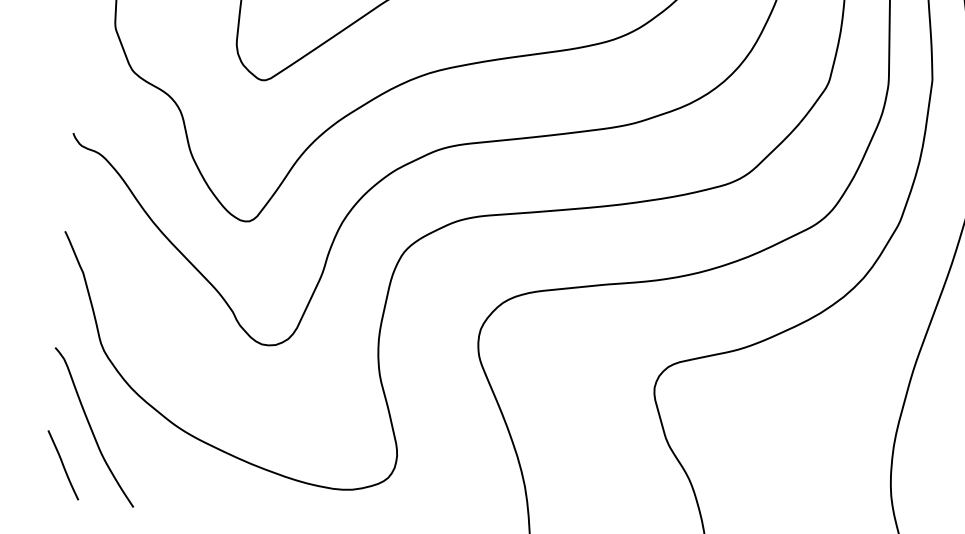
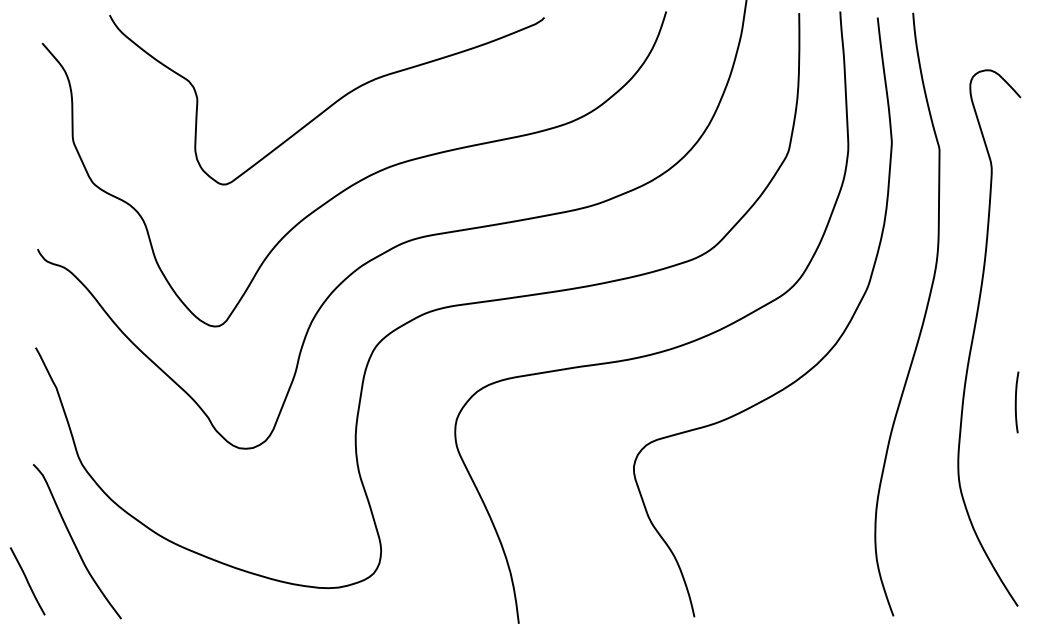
line: (63, 465) -> (27, 581), moved

